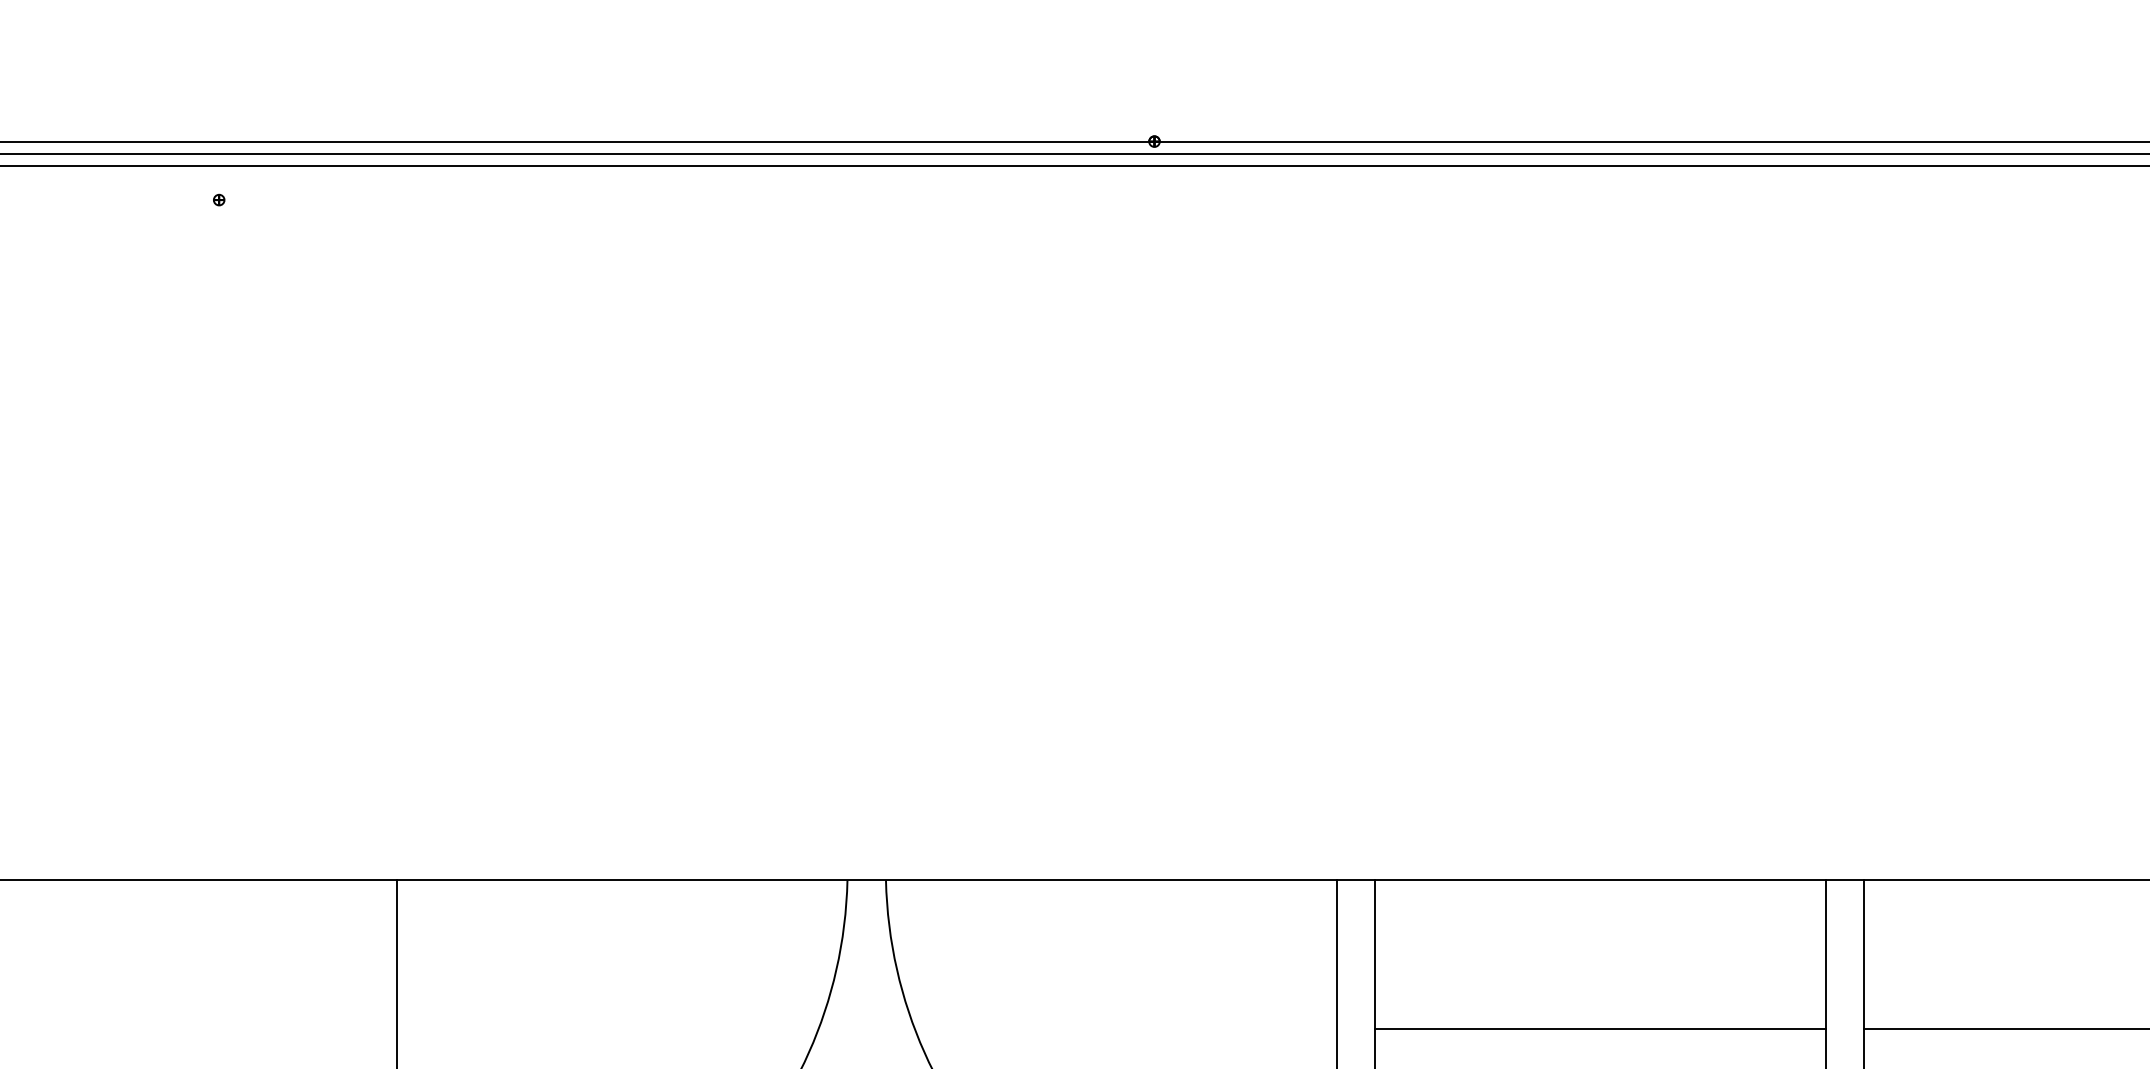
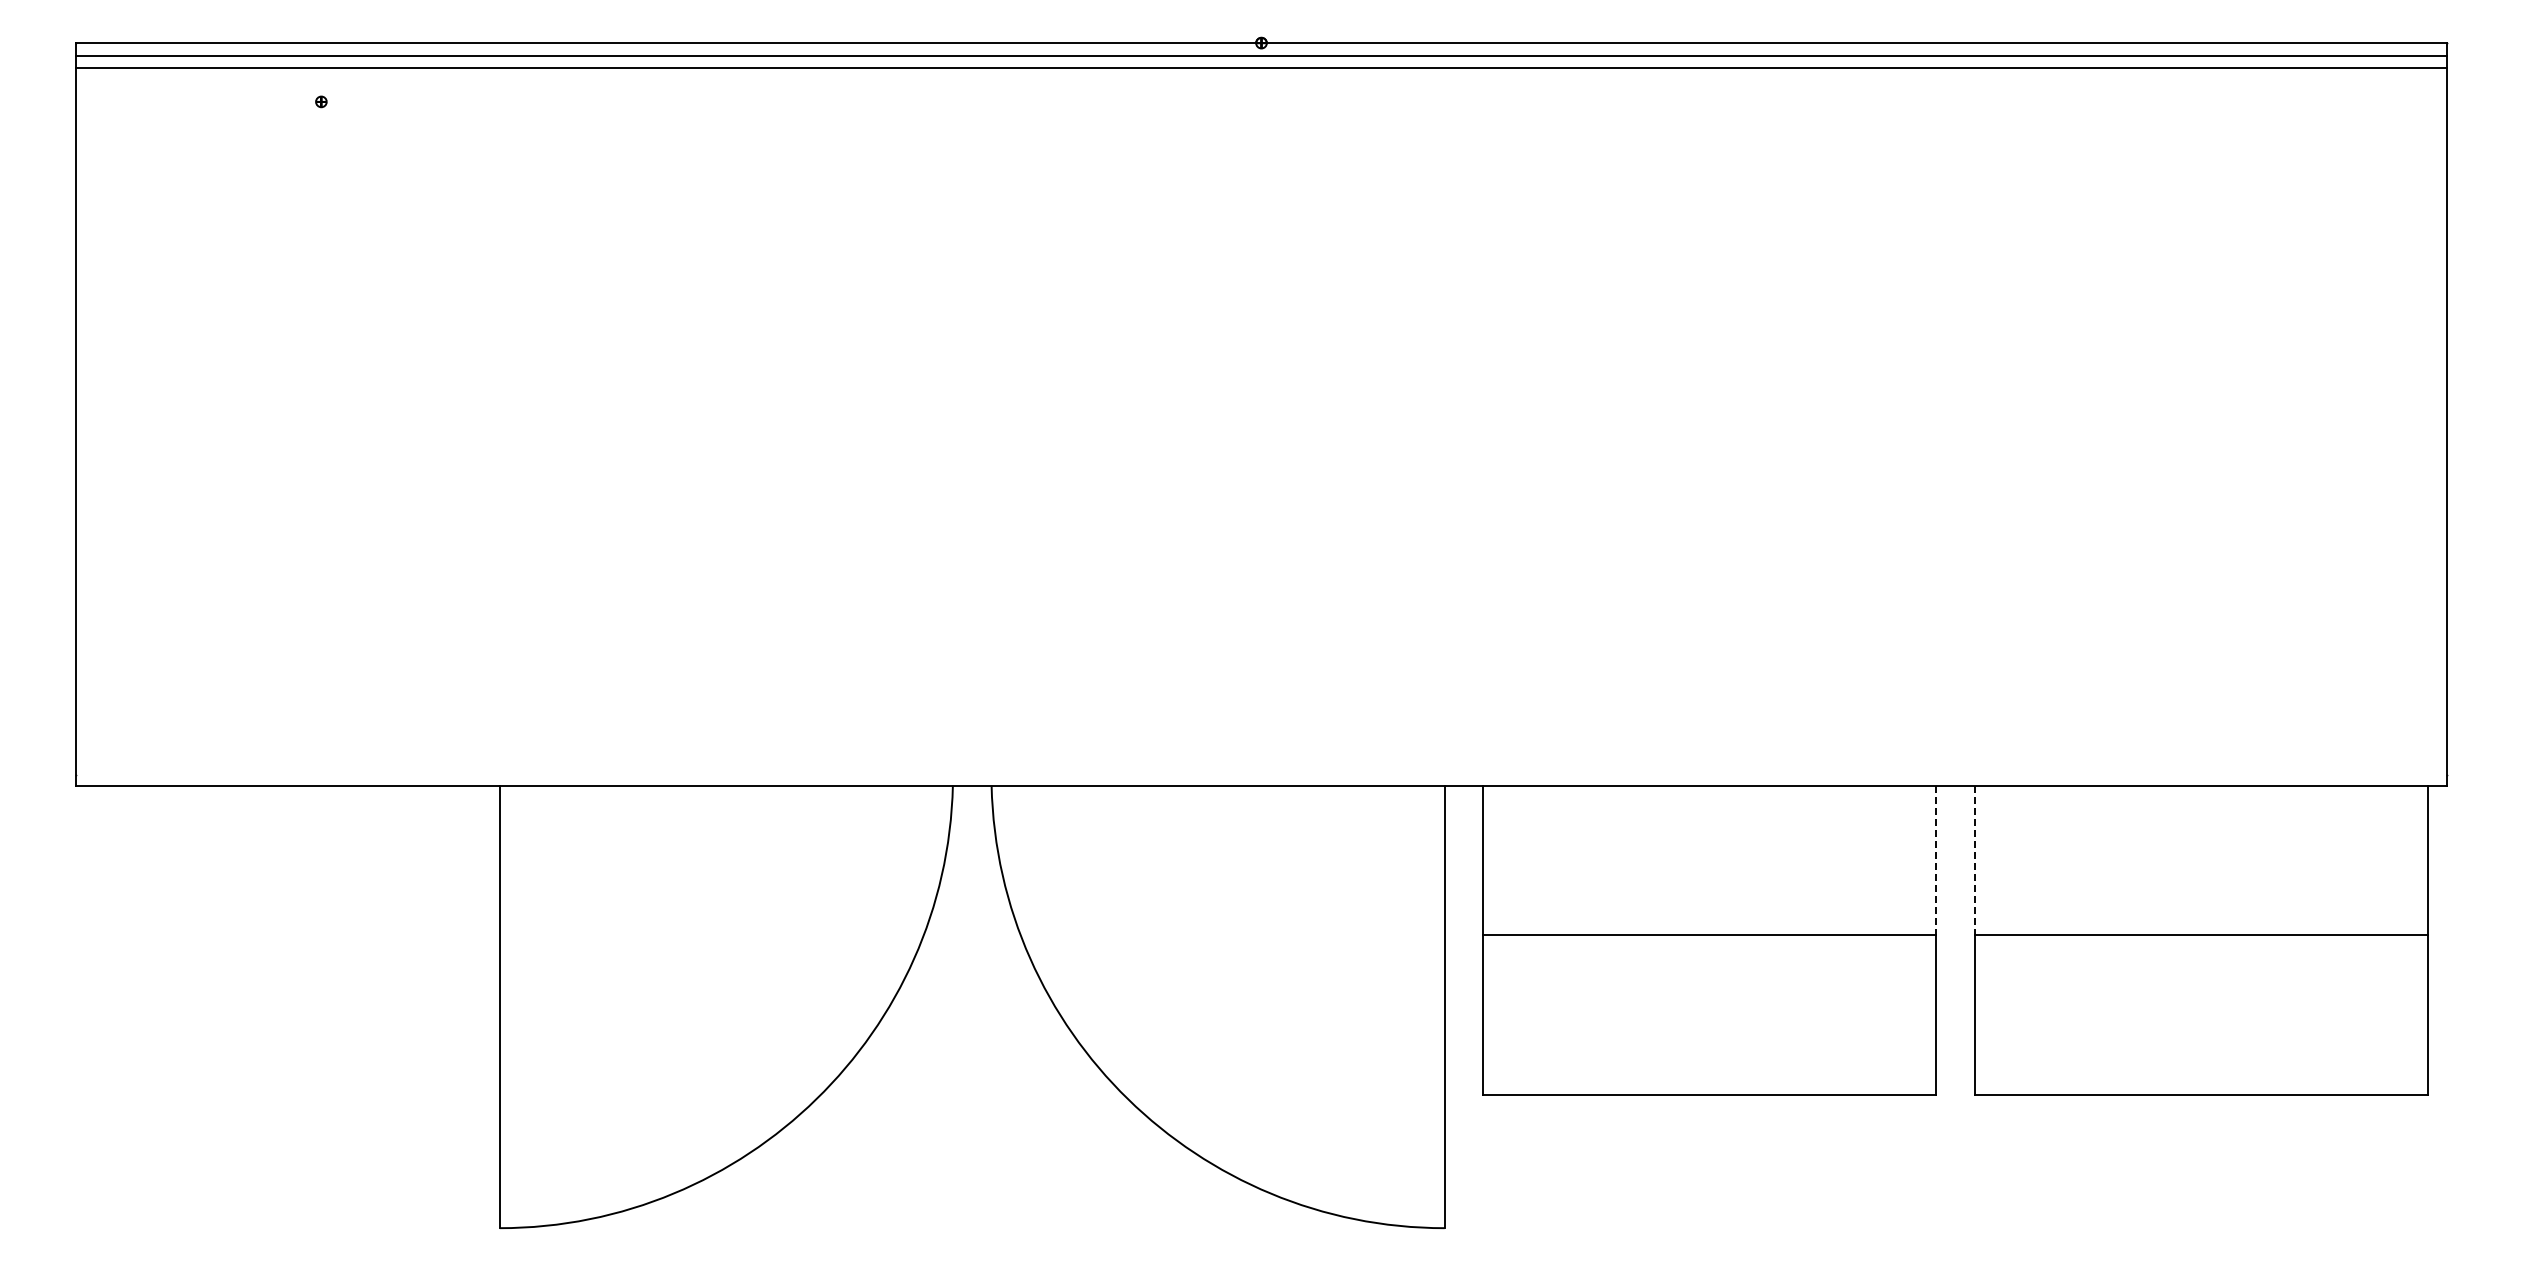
line: (1826, 954) -> (1936, 860), solid -> dashed
line: (1863, 954) -> (1974, 860), solid -> dashed

